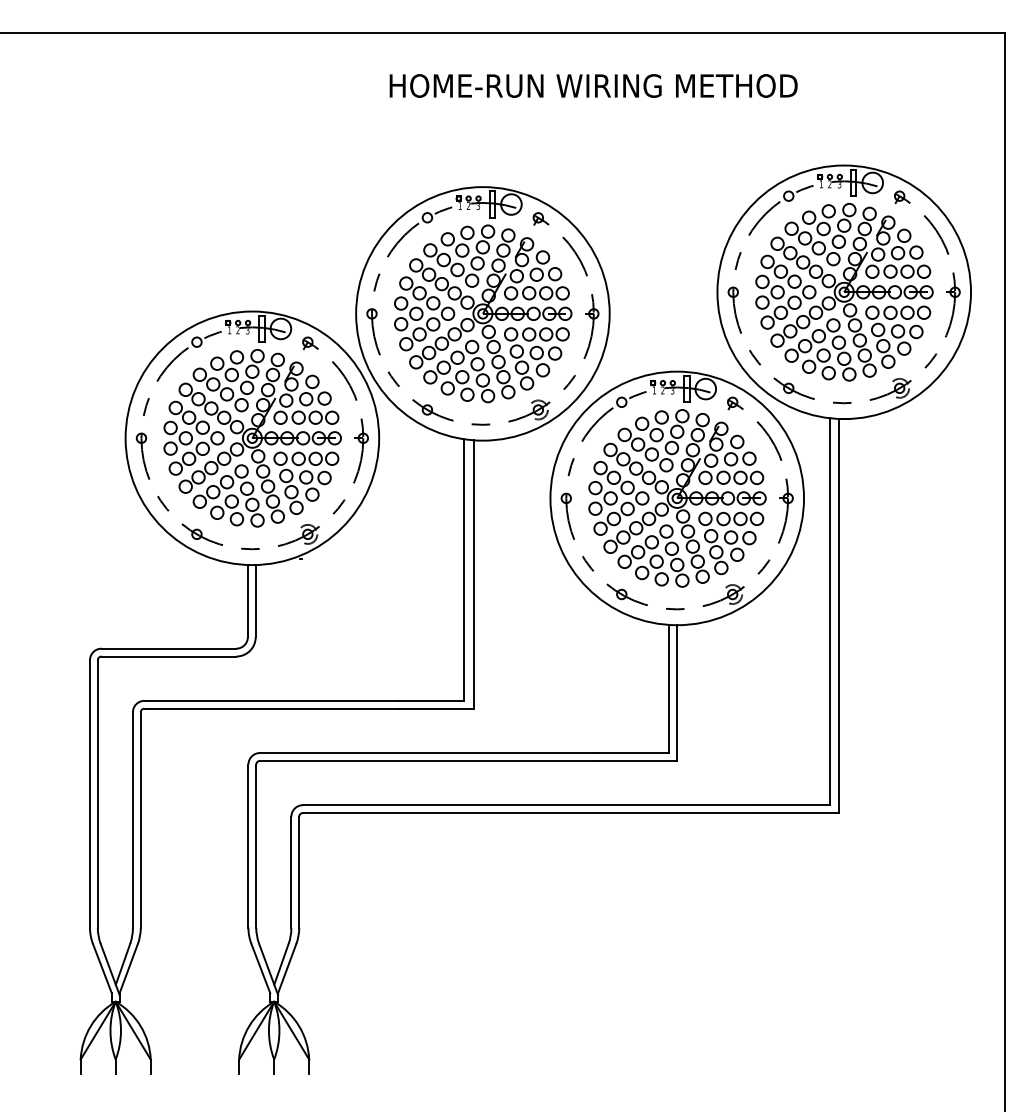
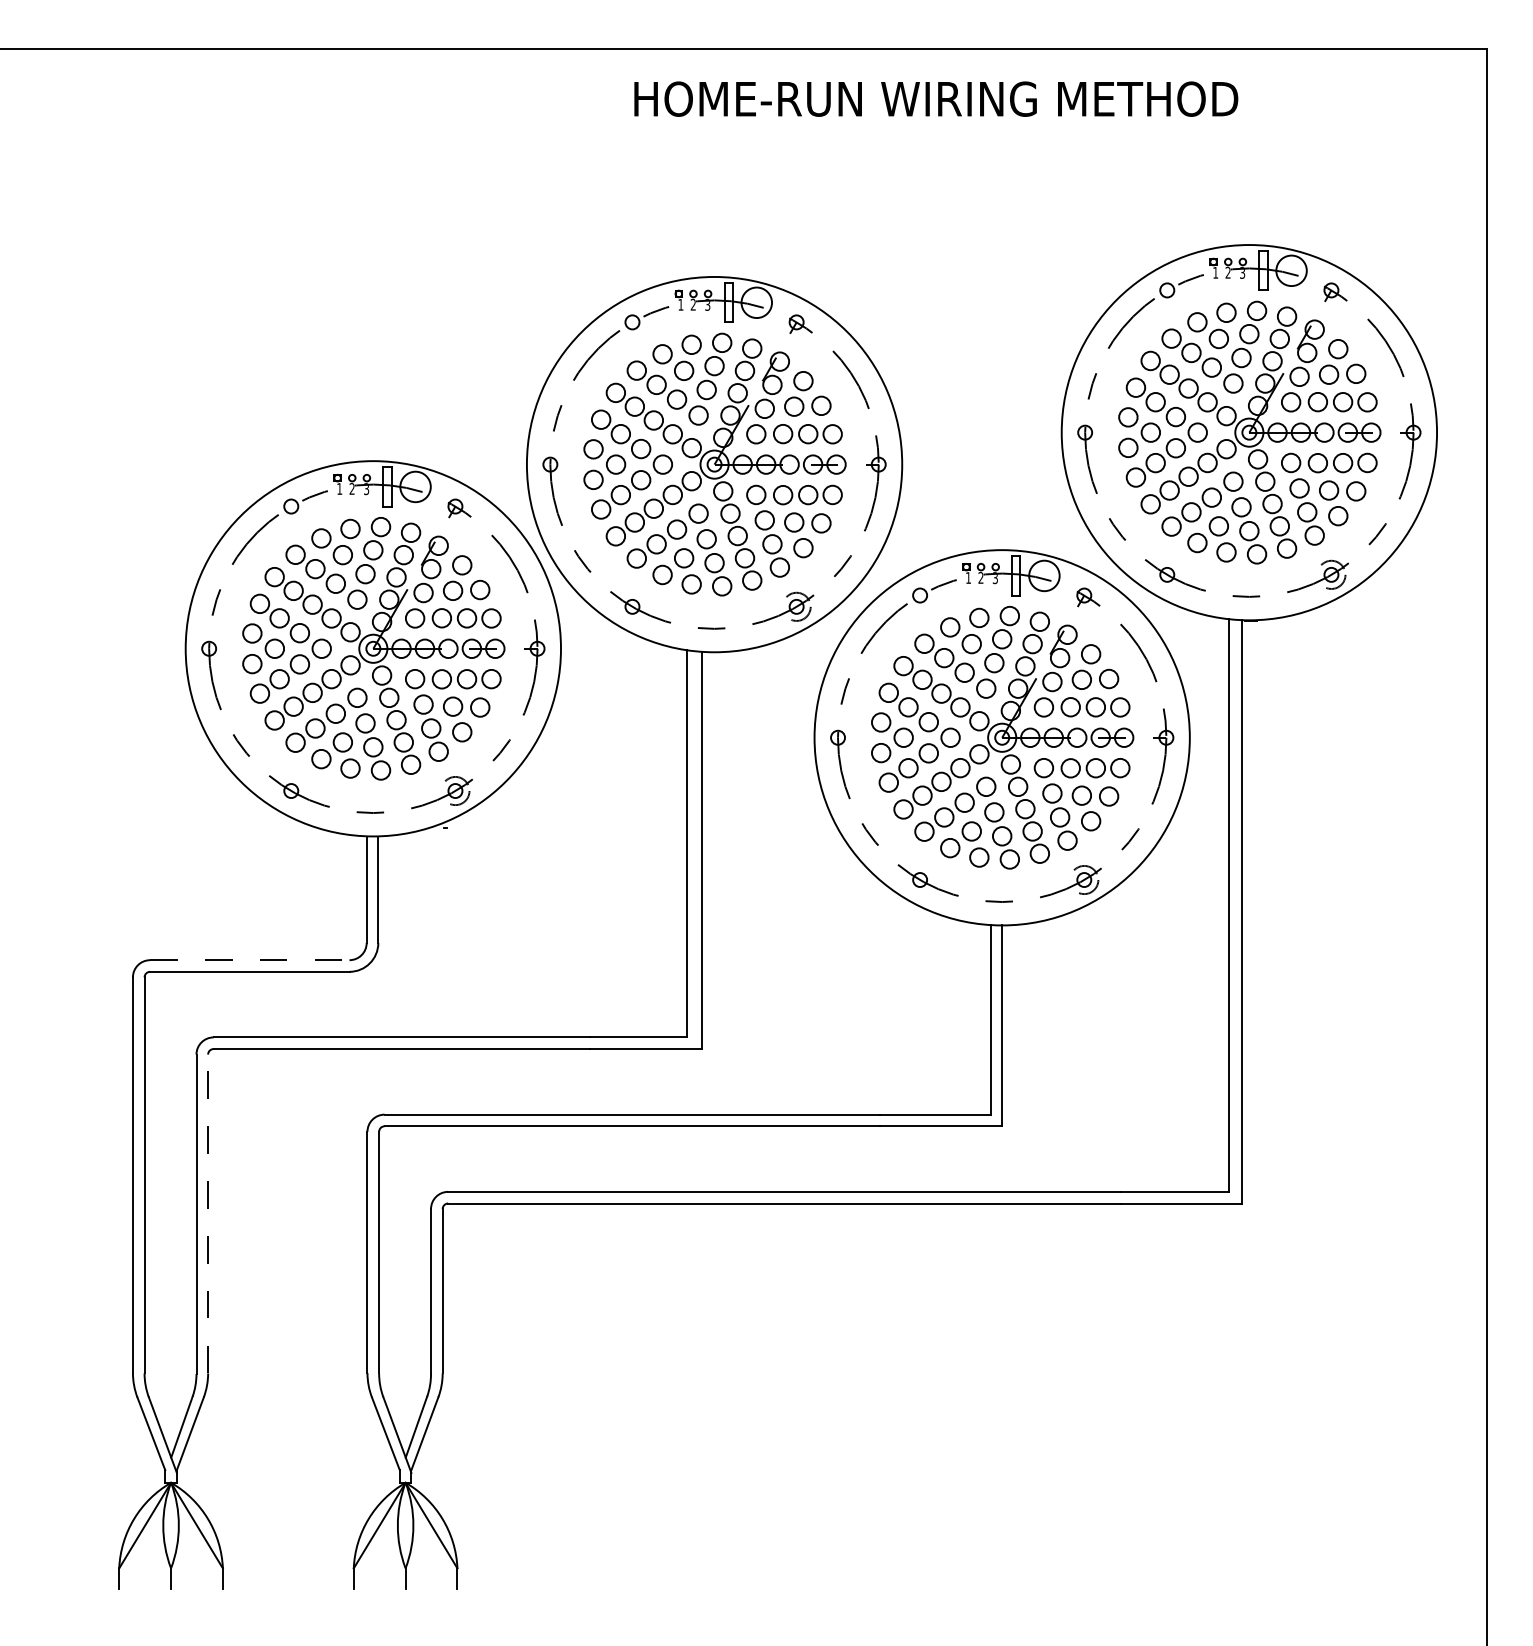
text: (593, 85) -> (935, 98), moved
line: (169, 648) -> (250, 959), solid -> dashed
line: (140, 820) -> (207, 1214), solid -> dashed

